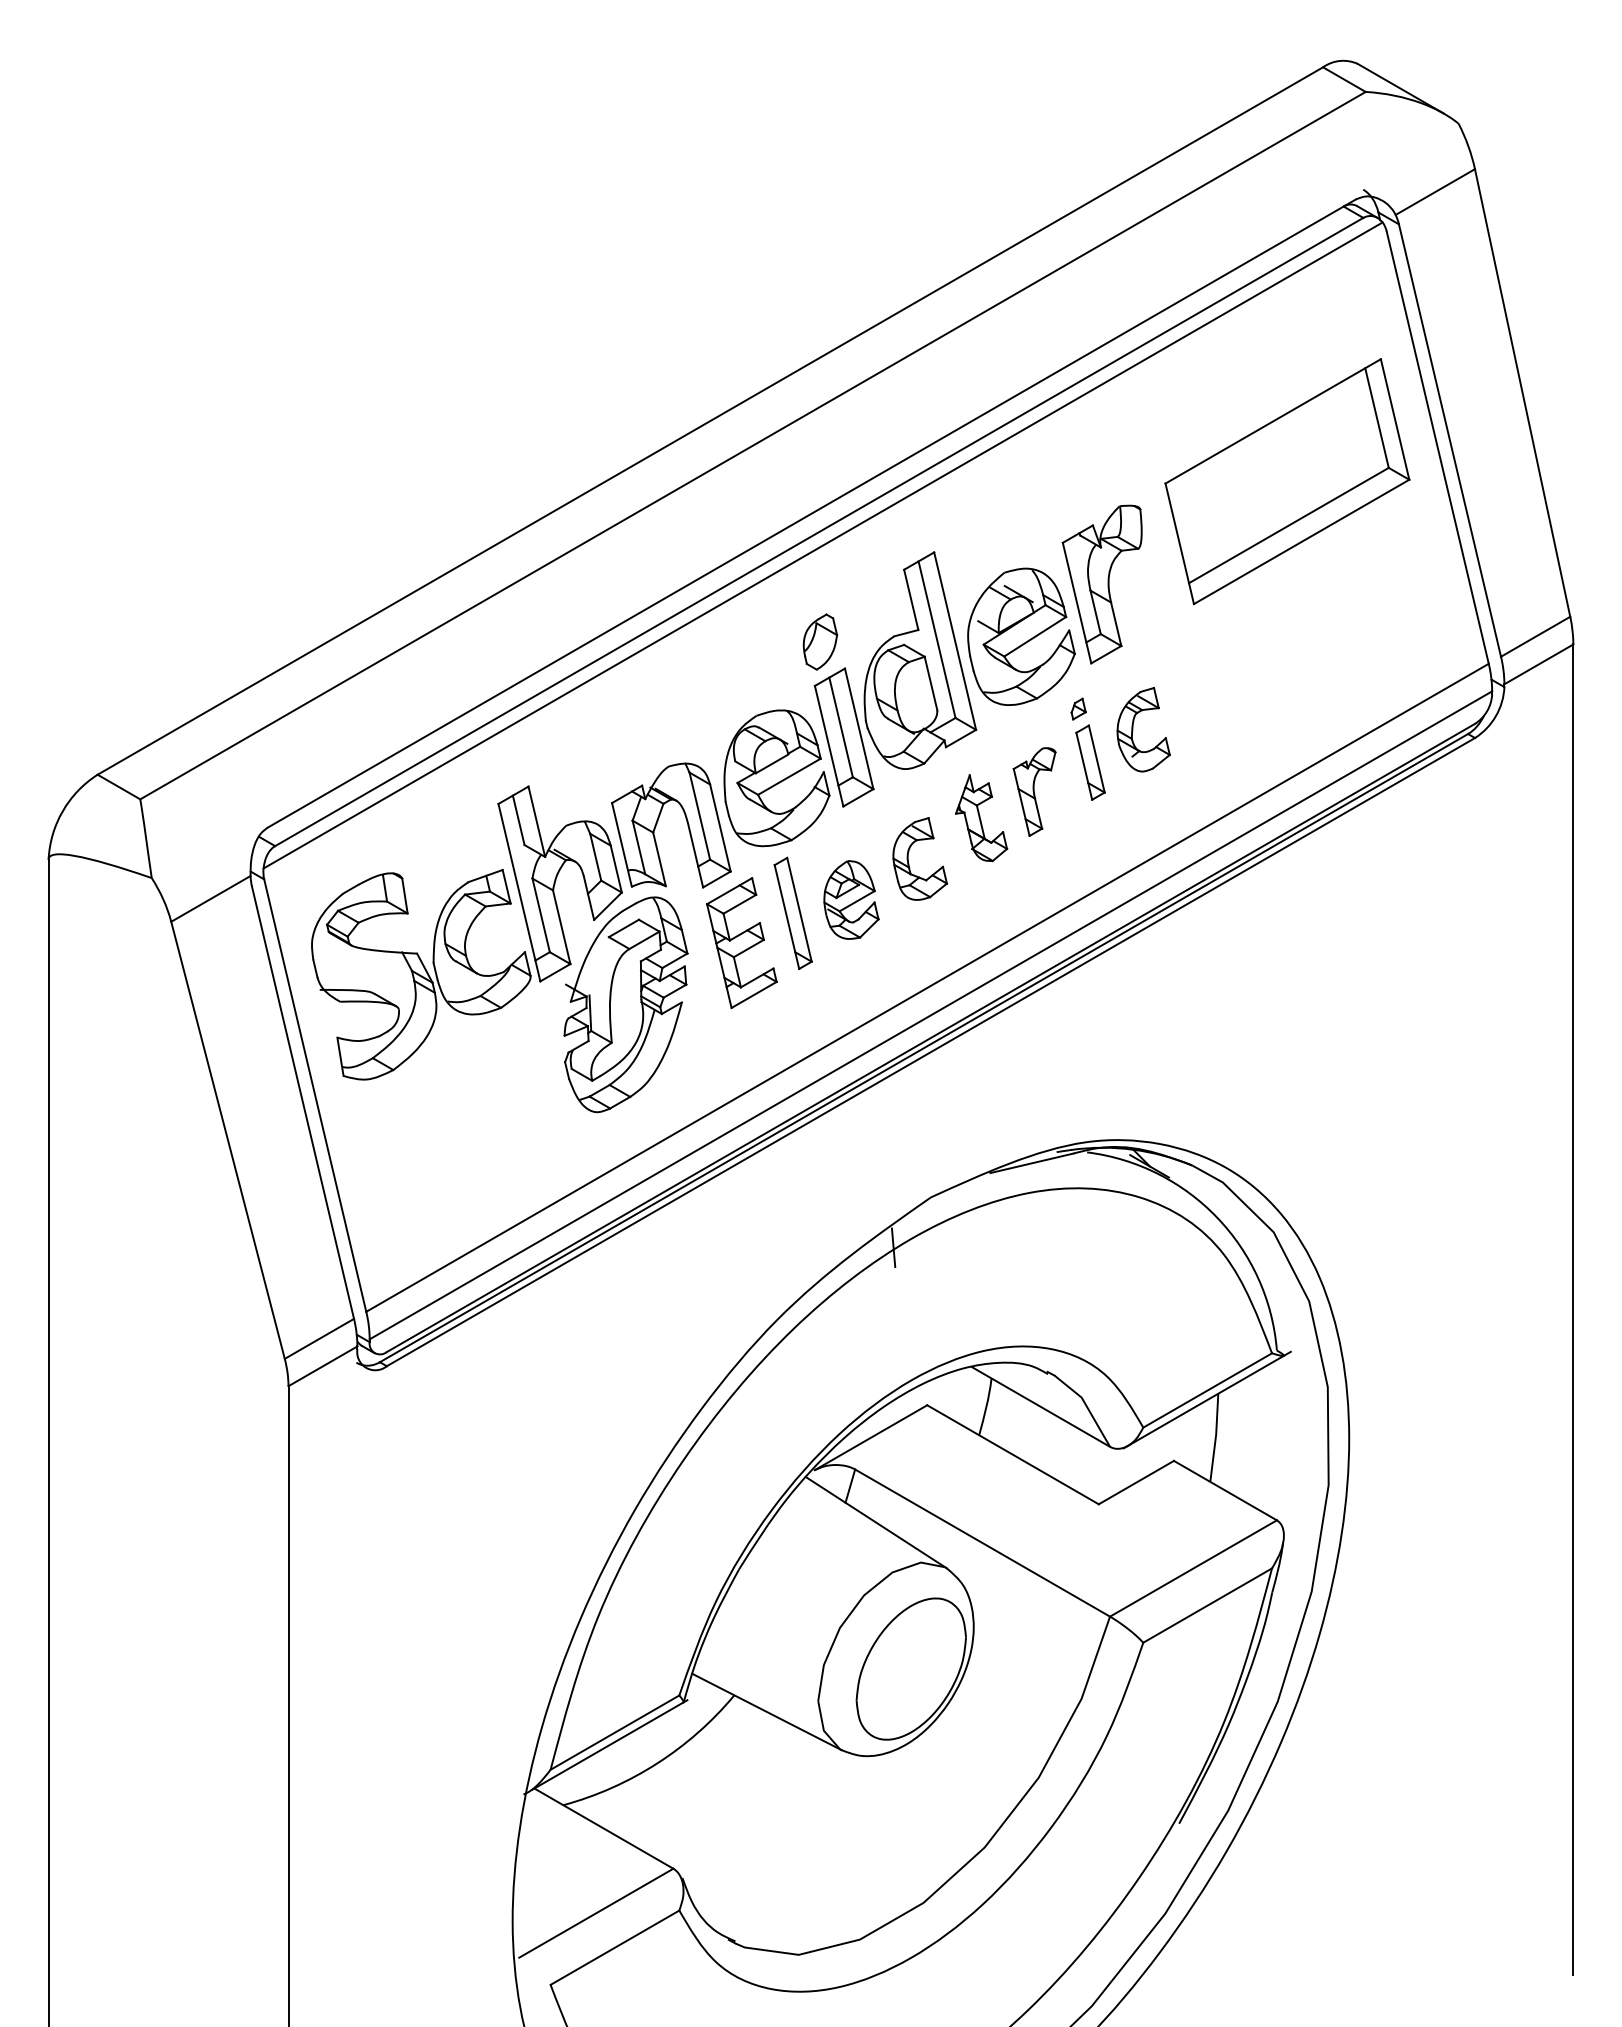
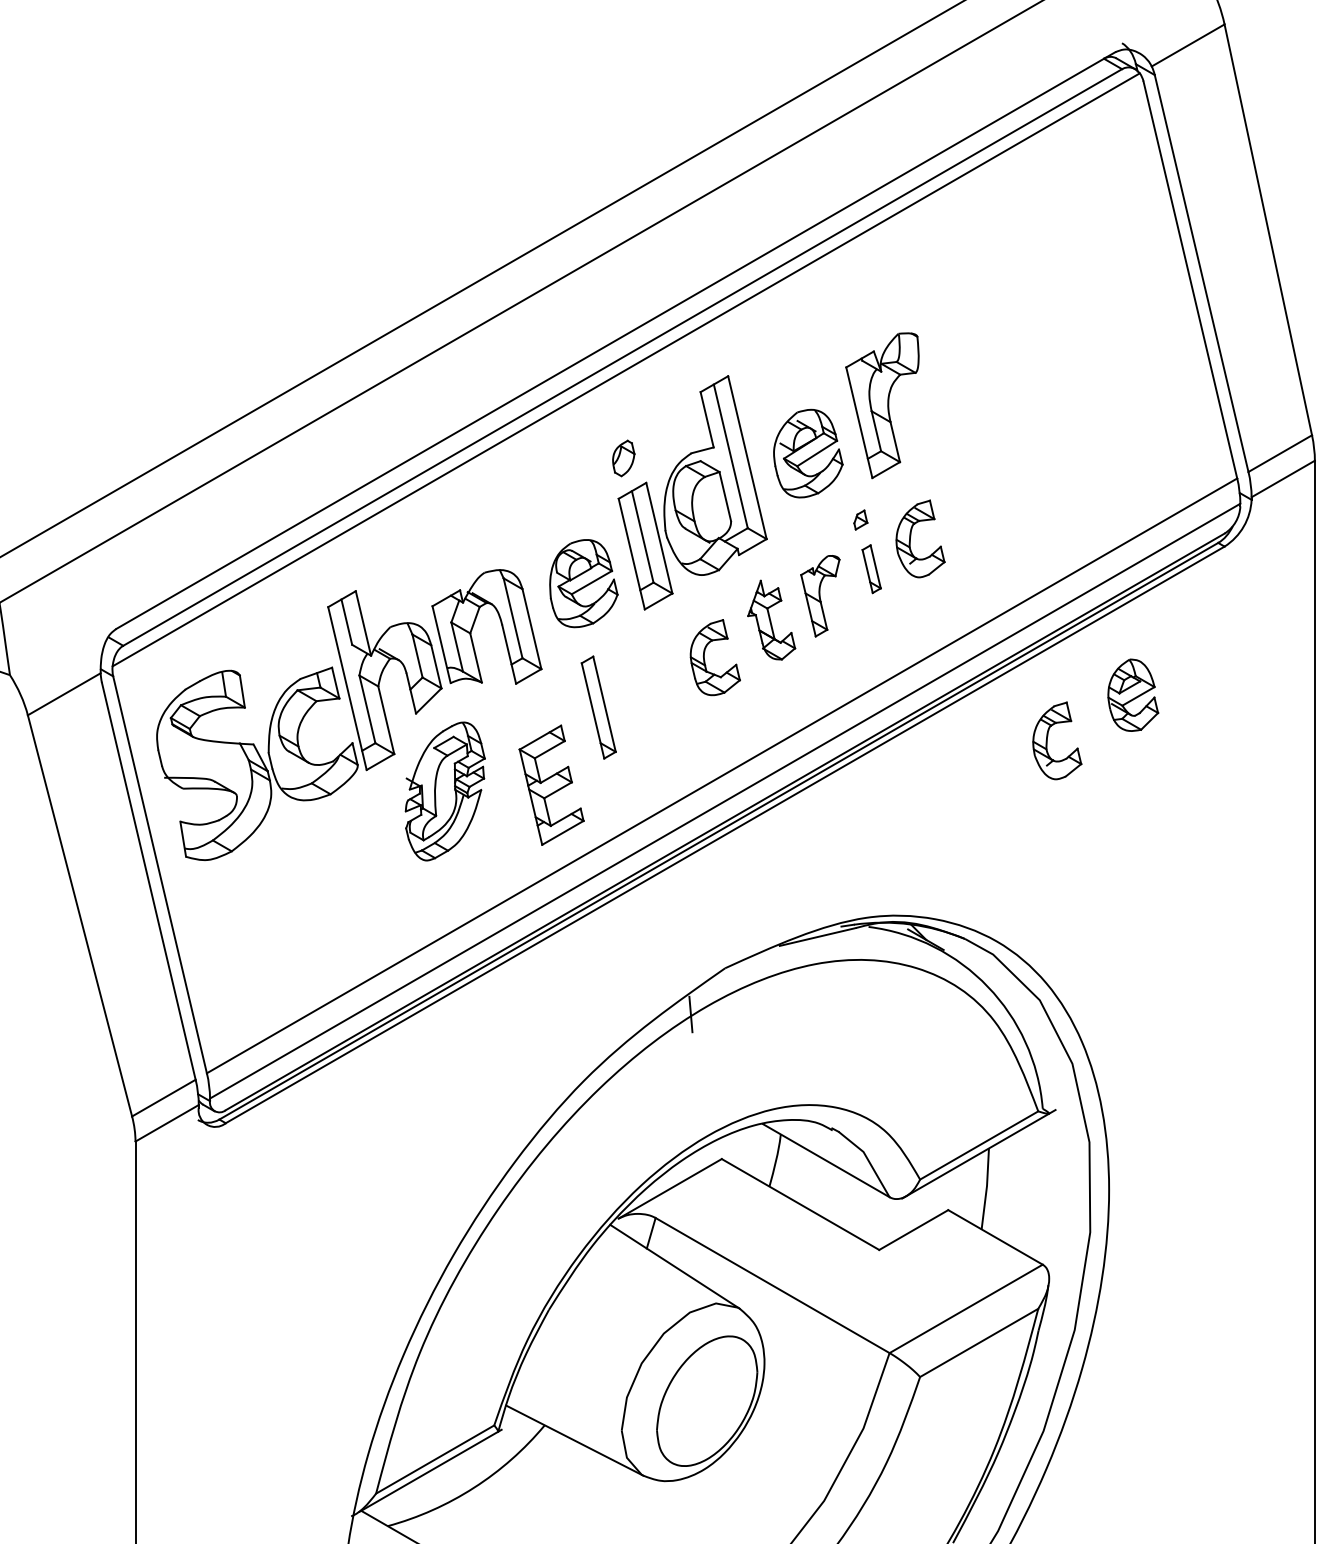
part: (1287, 481) -> (1052, 311), removed
part: (1021, 636) -> (808, 453), size x0.7
part: (820, 641) -> (623, 457), size x0.7
part: (1090, 762) -> (871, 569), size x0.7
part: (776, 778) -> (583, 583), size x0.7
part: (851, 899) -> (1133, 694), moved
part: (741, 942) -> (551, 784), moved
part: (1282, 949) -> (1047, 740), added
part: (625, 1004) -> (444, 791), size x0.7

